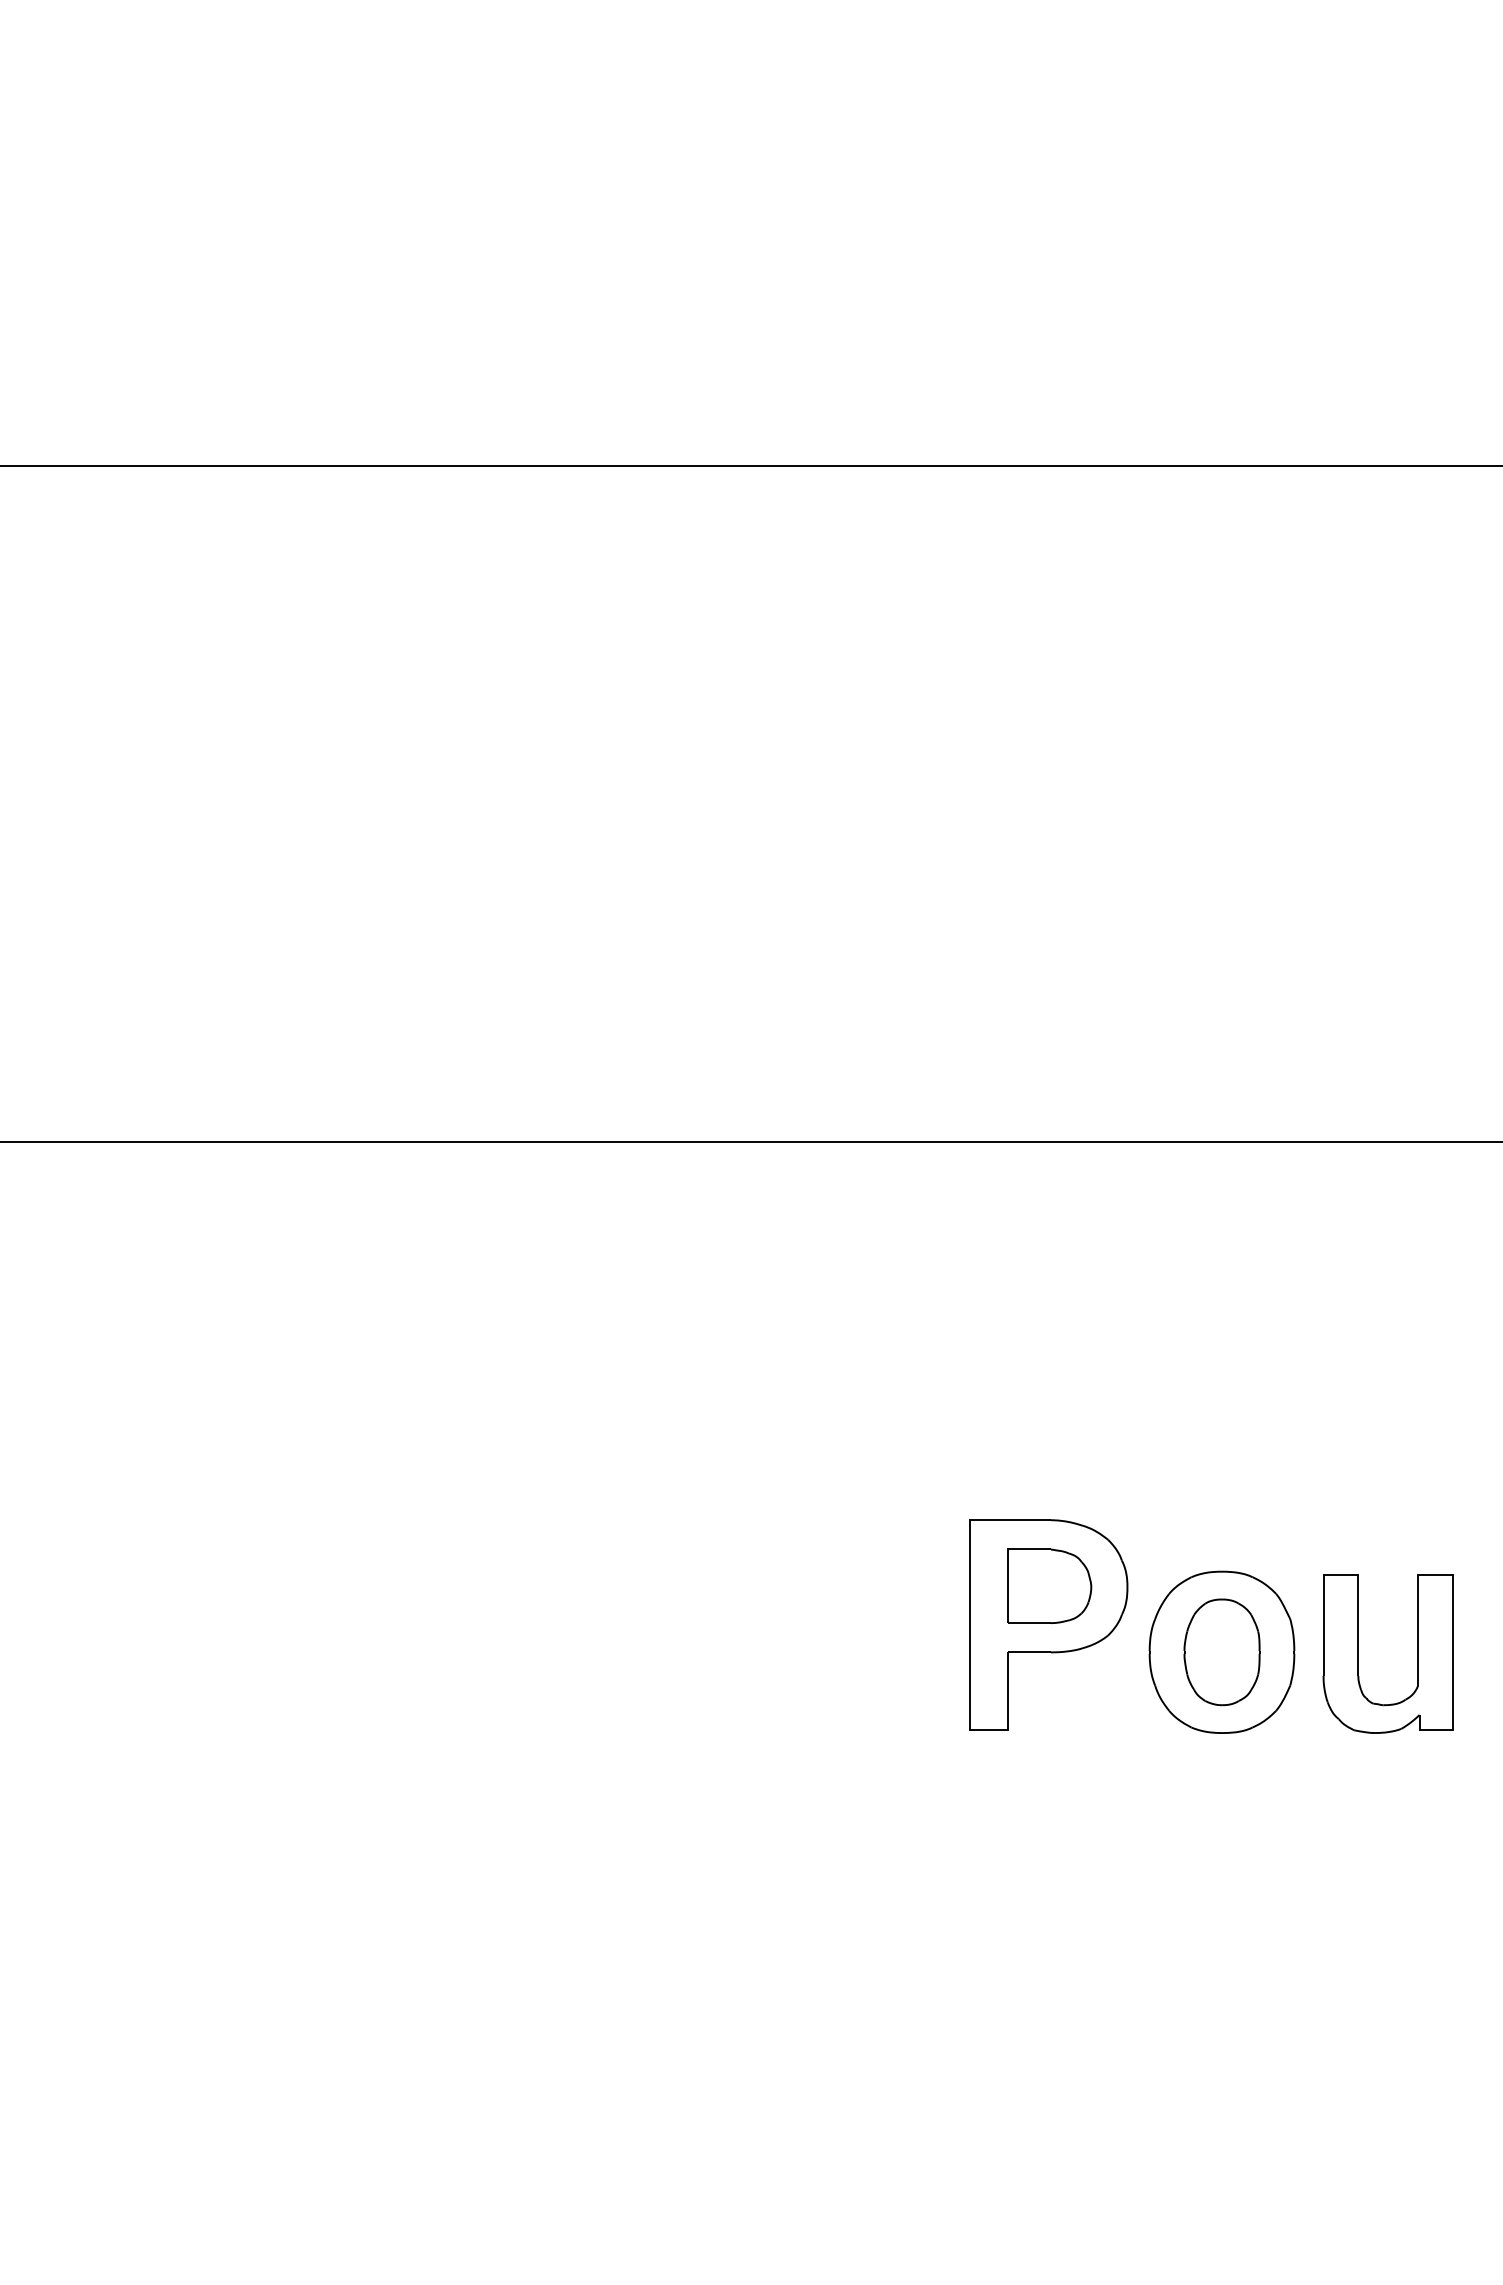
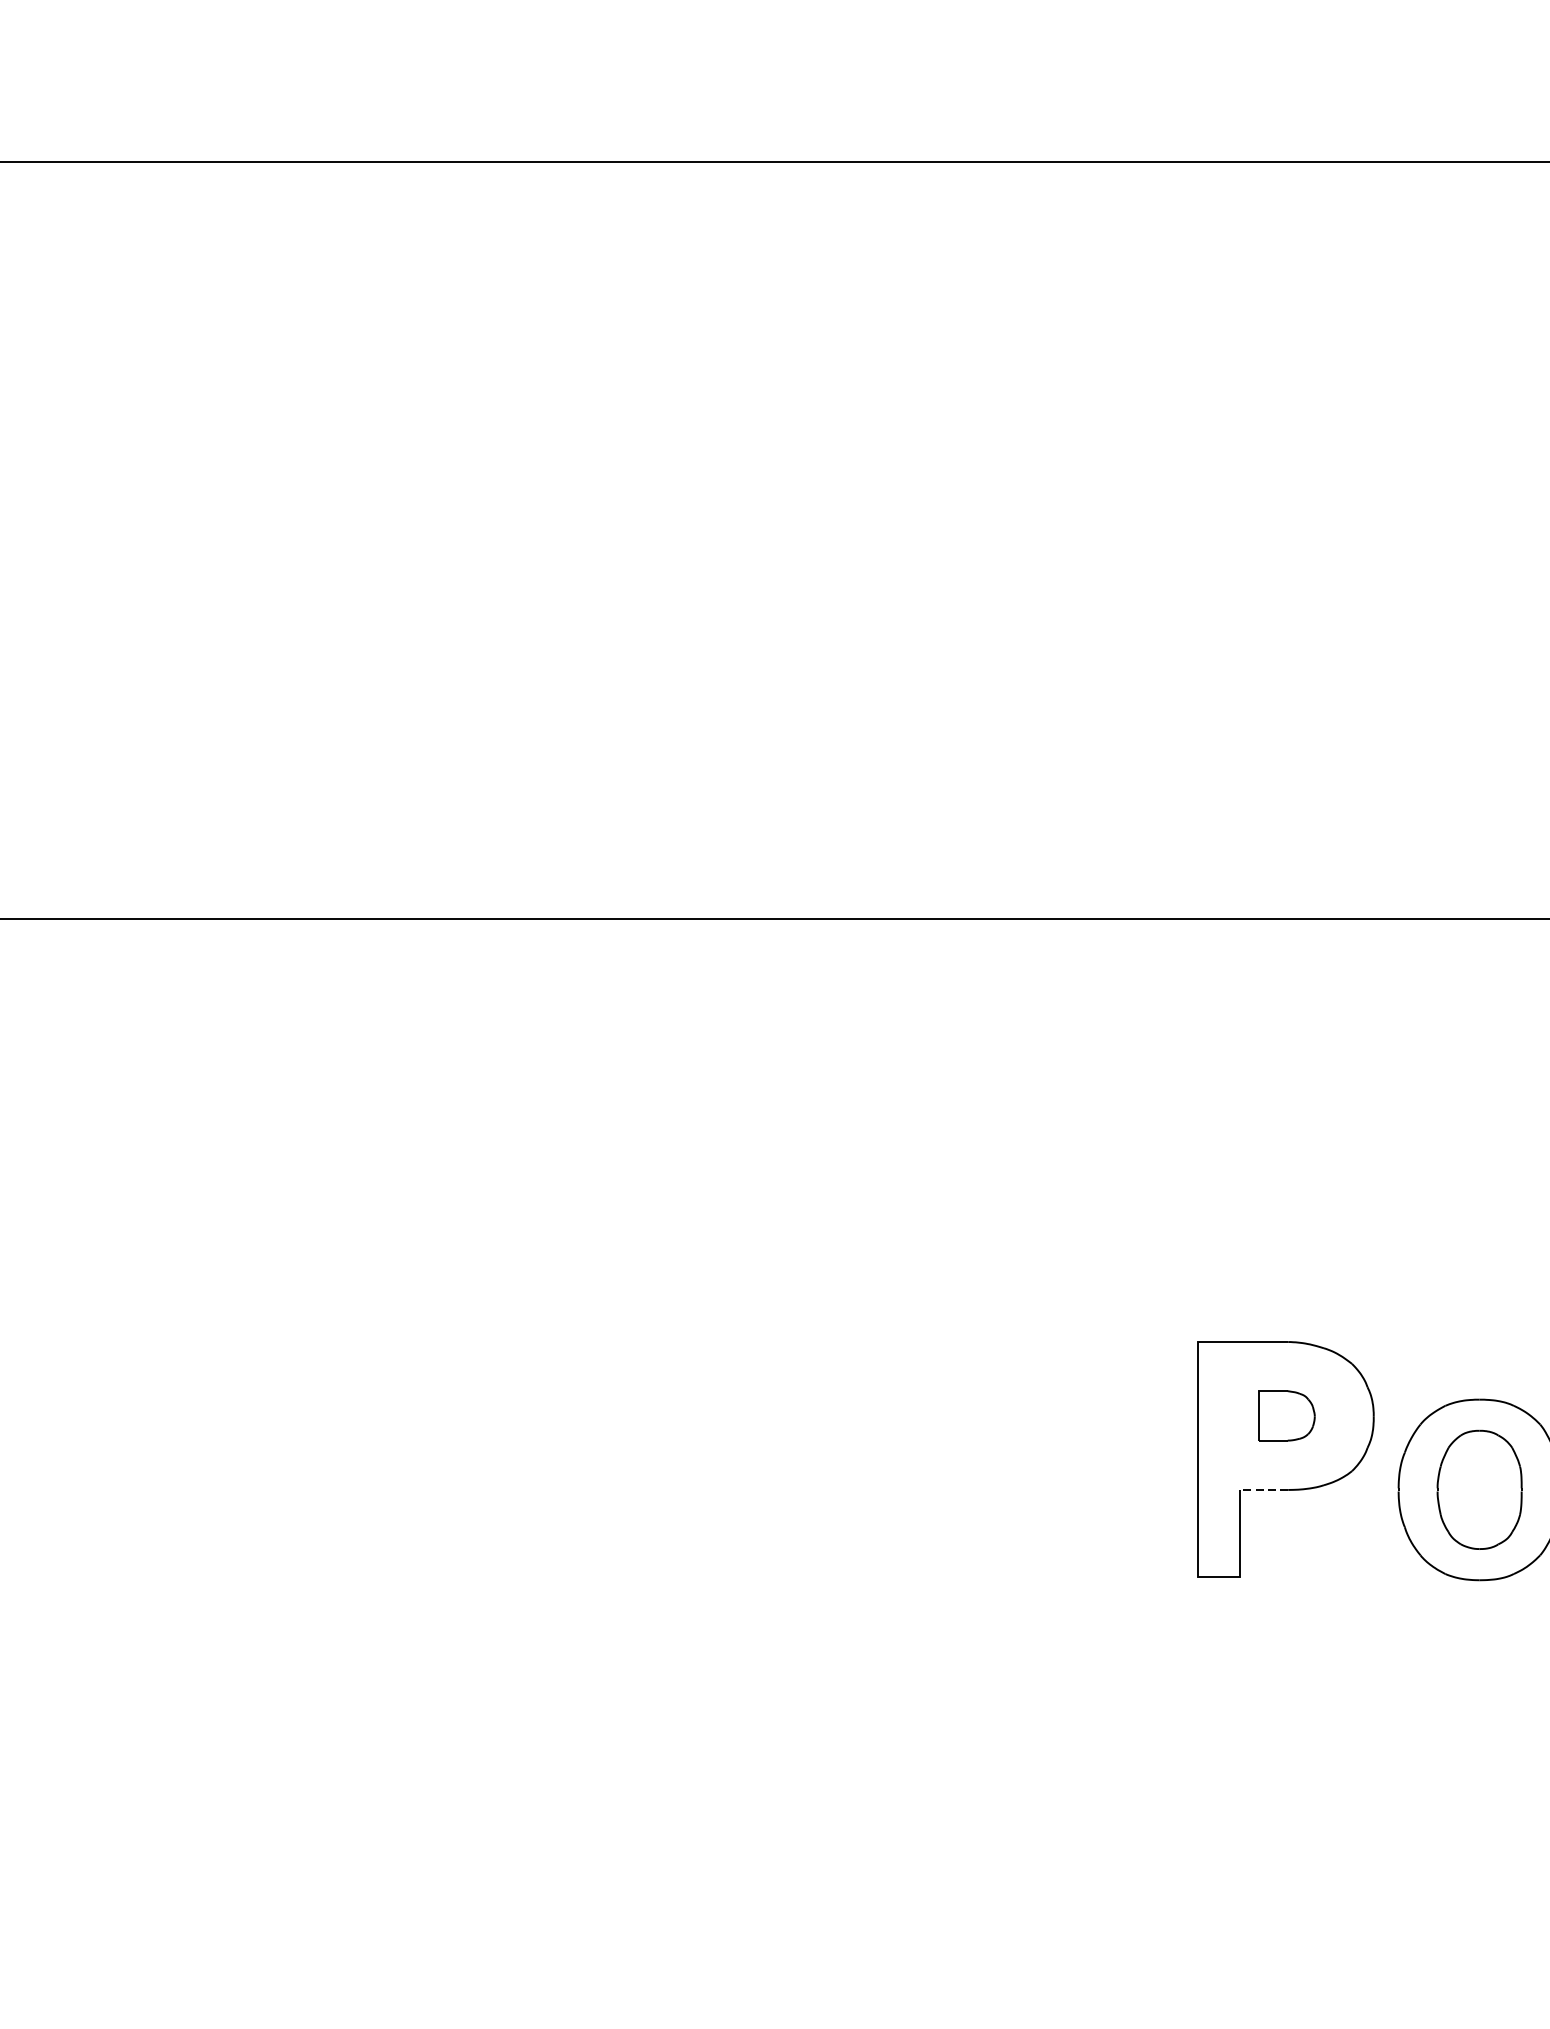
part: (1049, 1585) -> (1286, 1415), size x0.6
line: (1029, 1652) -> (1264, 1490), solid -> dashed

